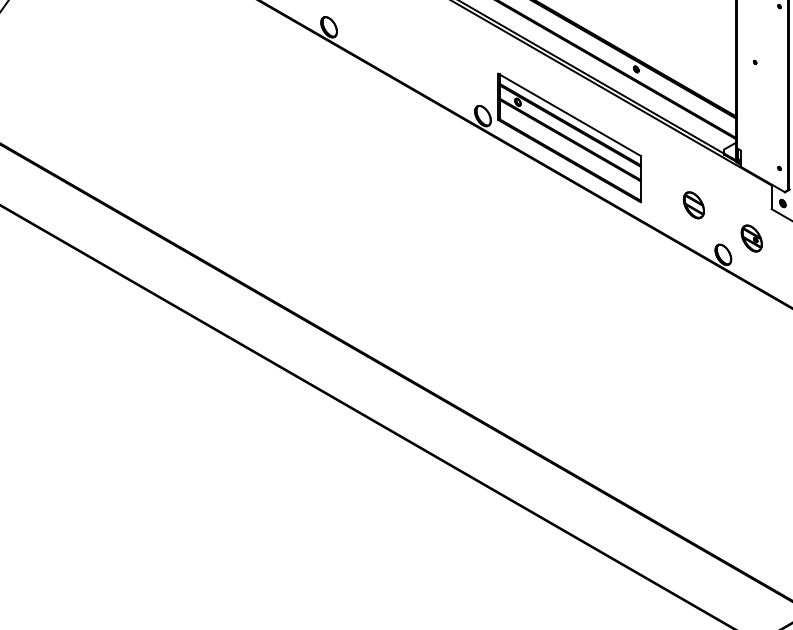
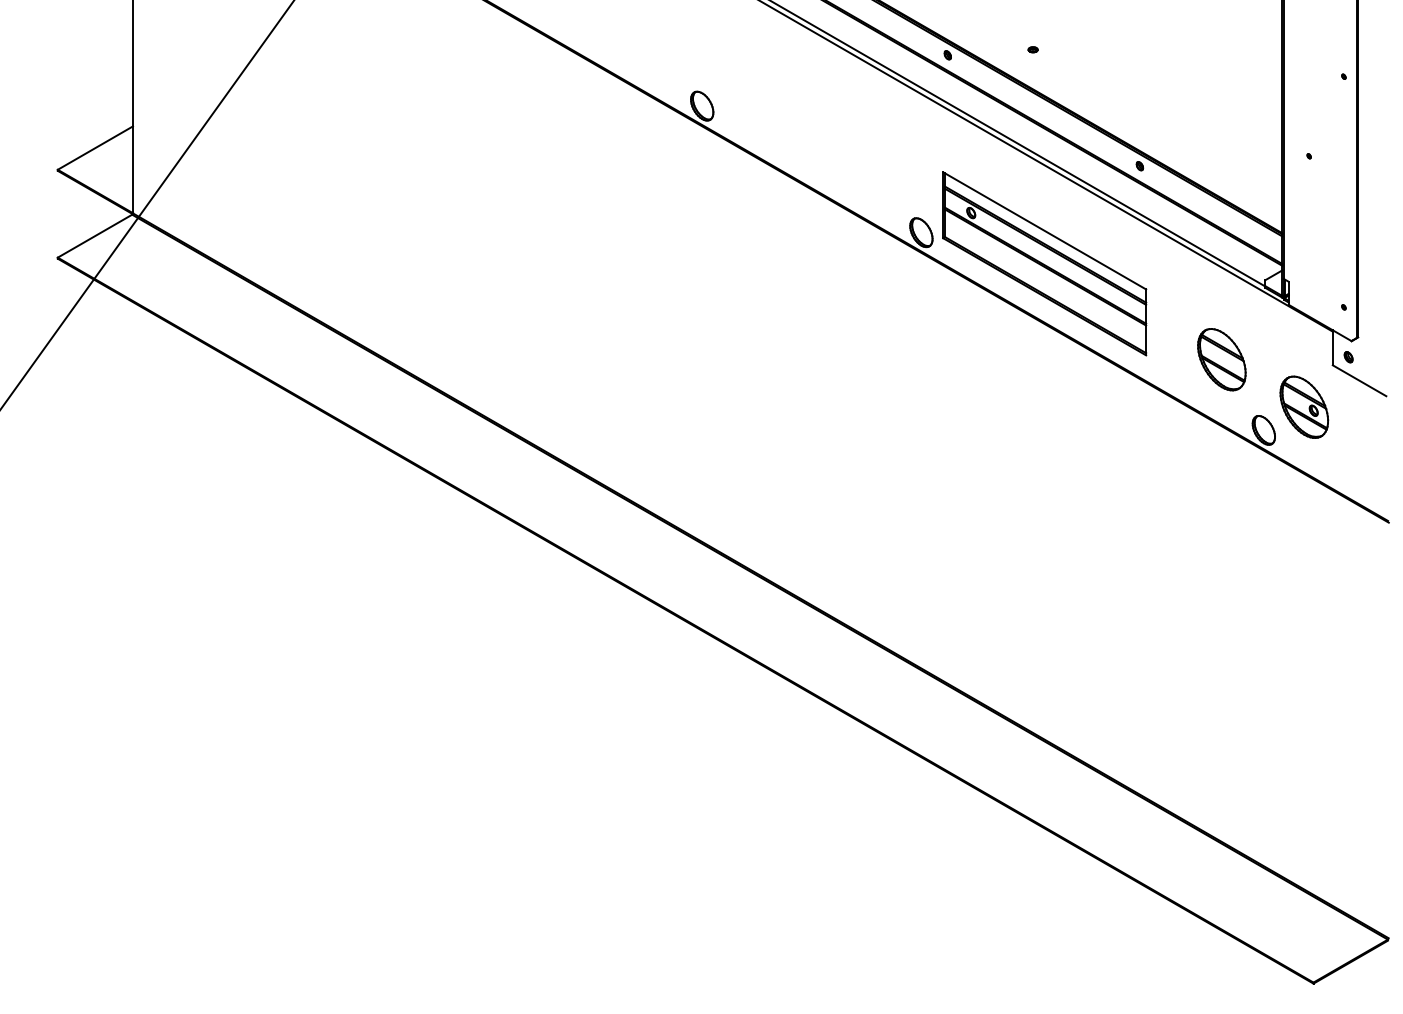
part: (693, 205) -> (1221, 359), size x1.67
part: (751, 238) -> (1304, 406), size x1.67

